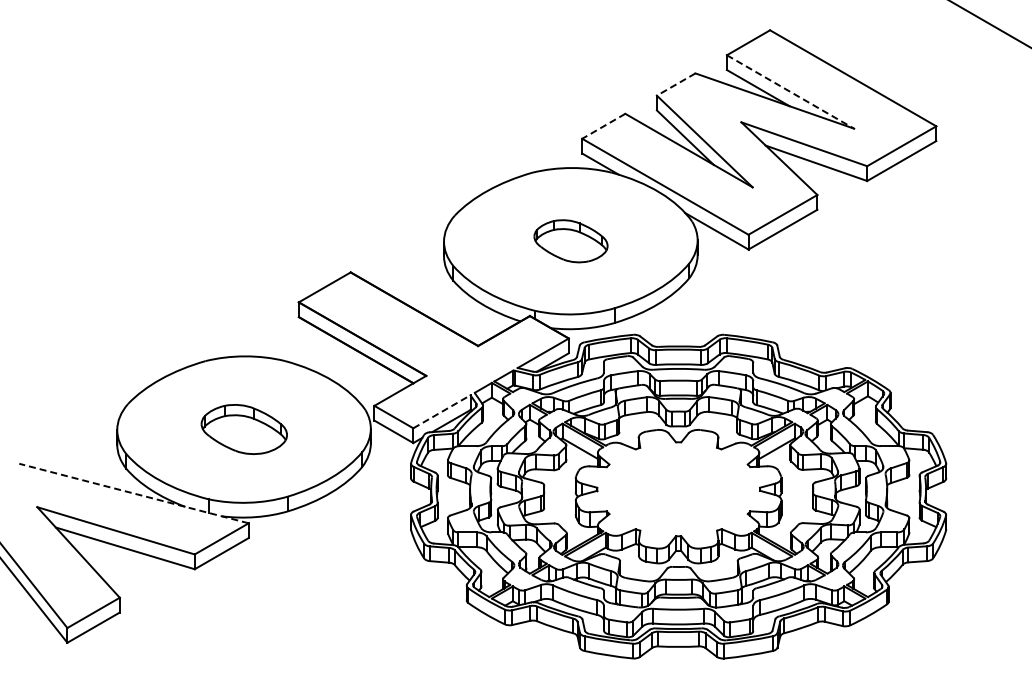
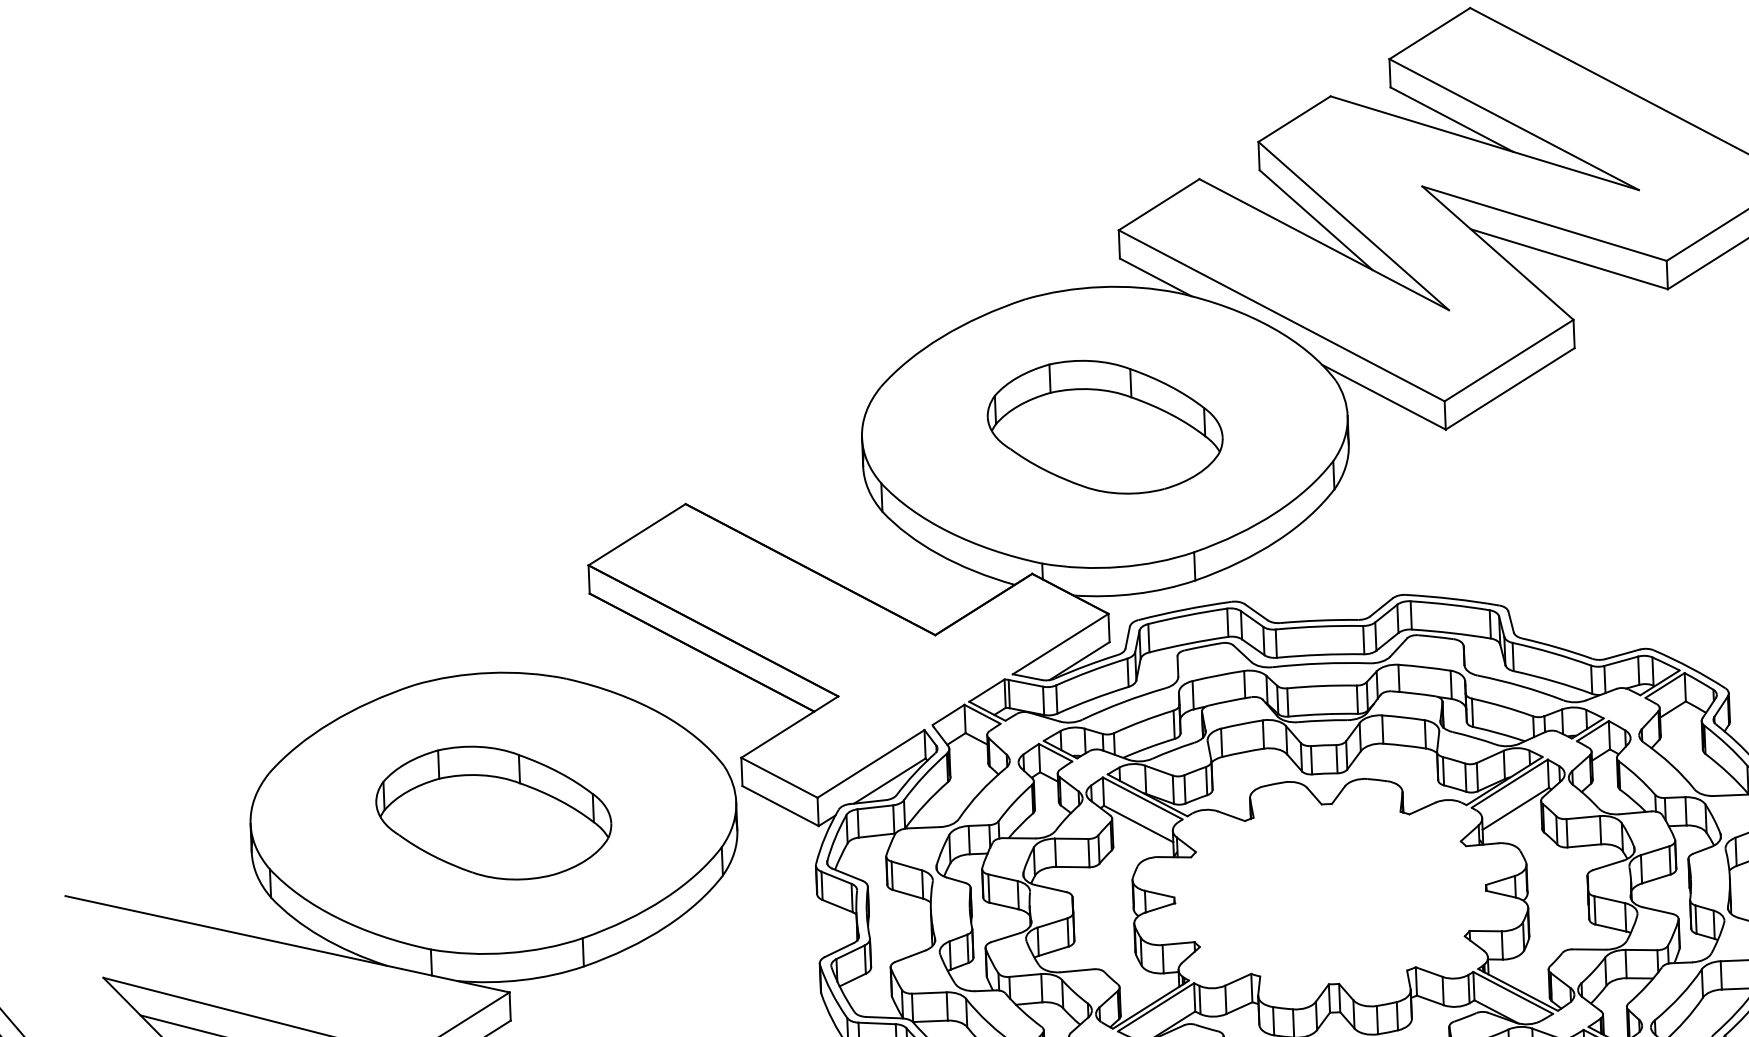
line: (675, 84) -> (1293, 119), dashed -> solid
line: (791, 92) -> (1516, 125), dashed -> solid
line: (603, 126) -> (1158, 205), dashed -> solid
part: (570, 241) -> (1104, 427), size x1.67
line: (442, 411) -> (872, 763), dashed -> solid
part: (244, 429) -> (494, 813), size x1.43
line: (134, 493) -> (288, 944), dashed -> solid

